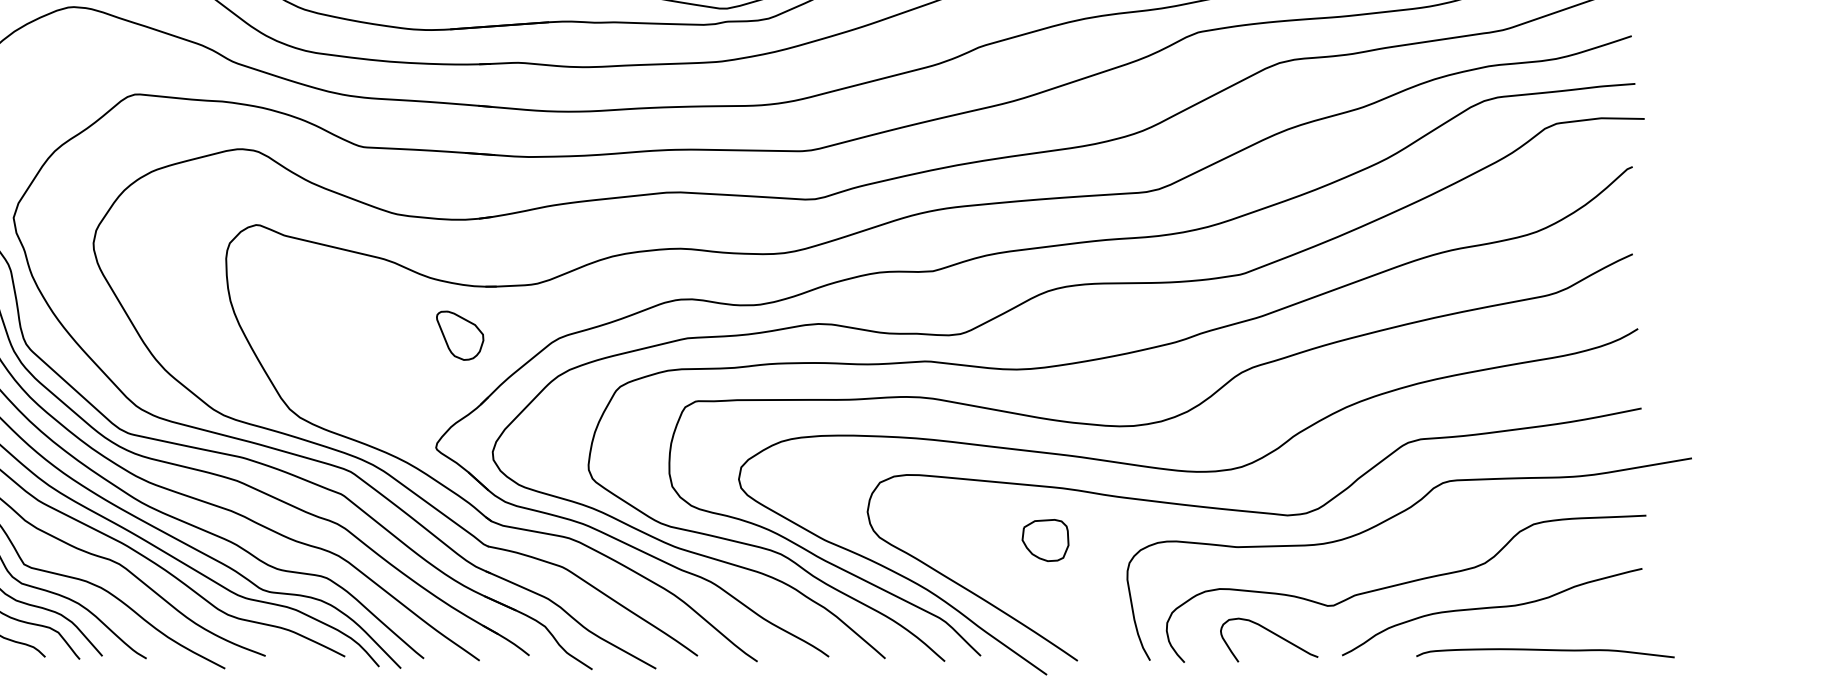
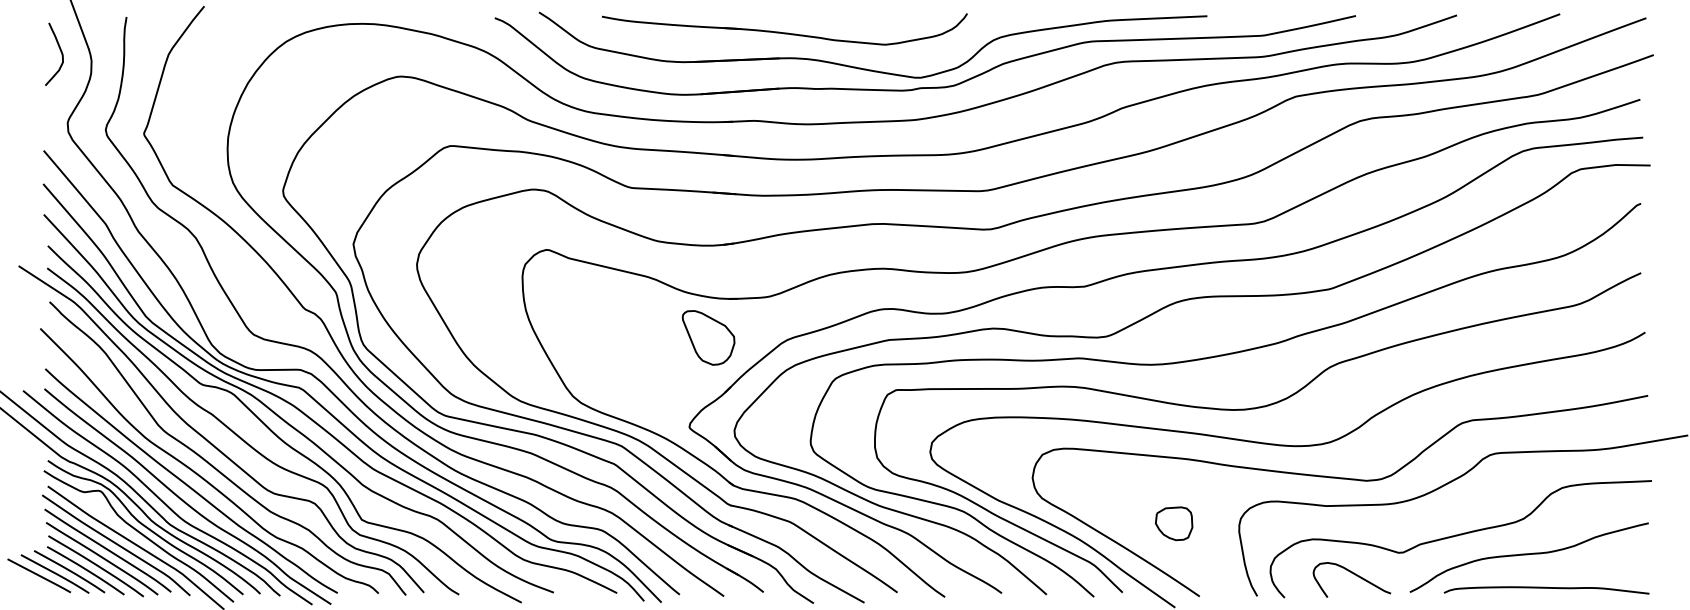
part: (460, 335) -> (708, 337), size x1.4
part: (1046, 540) -> (1174, 523), moved
curve: (1545, 650) -> (1546, 588), moved

